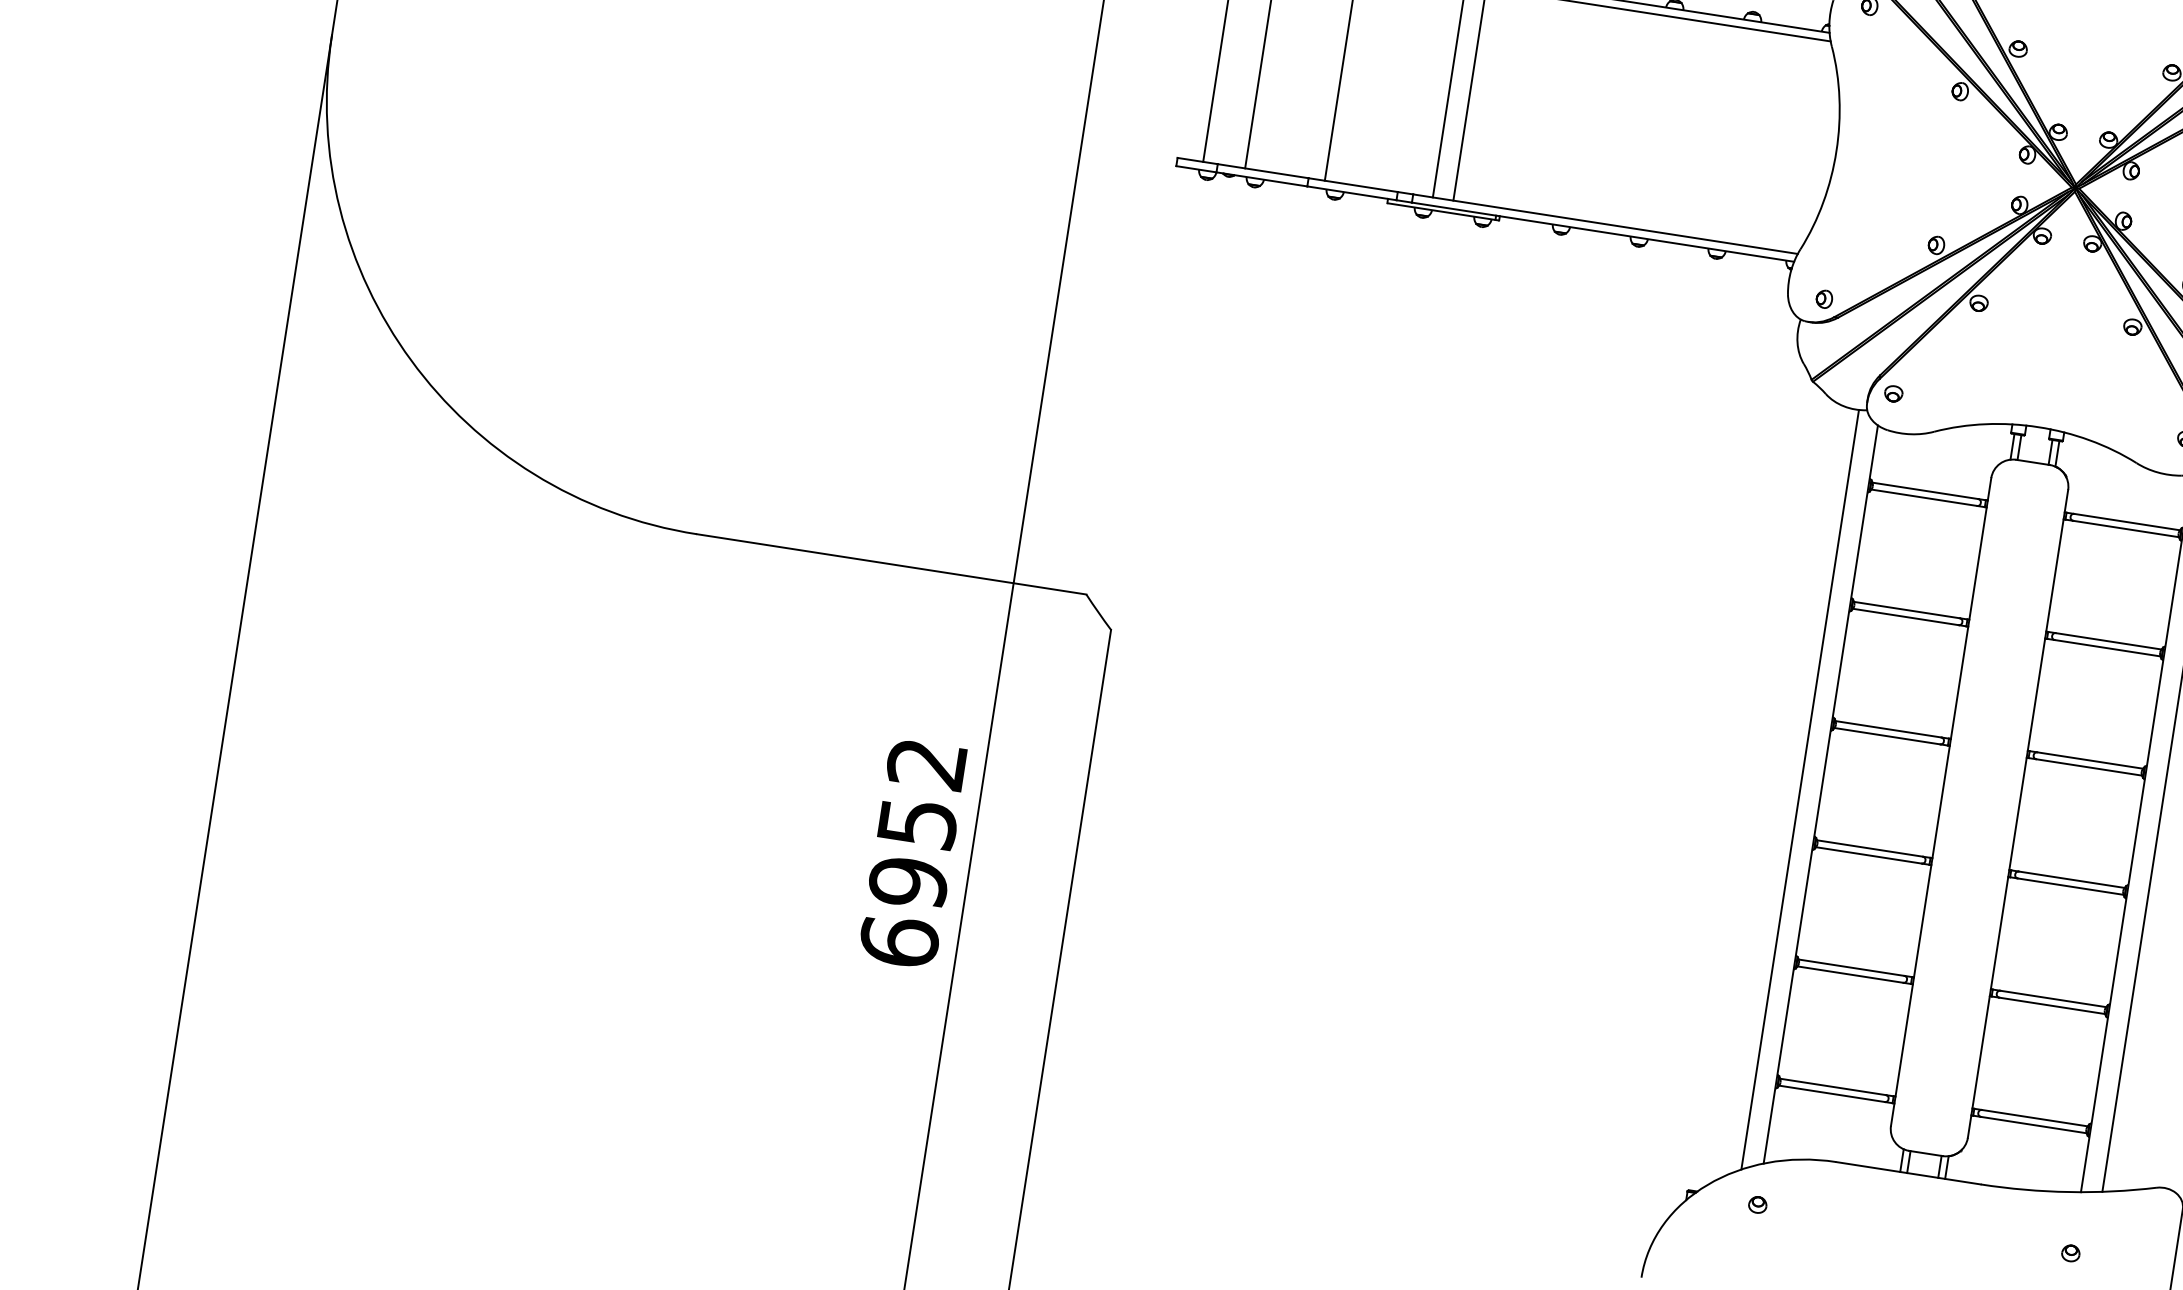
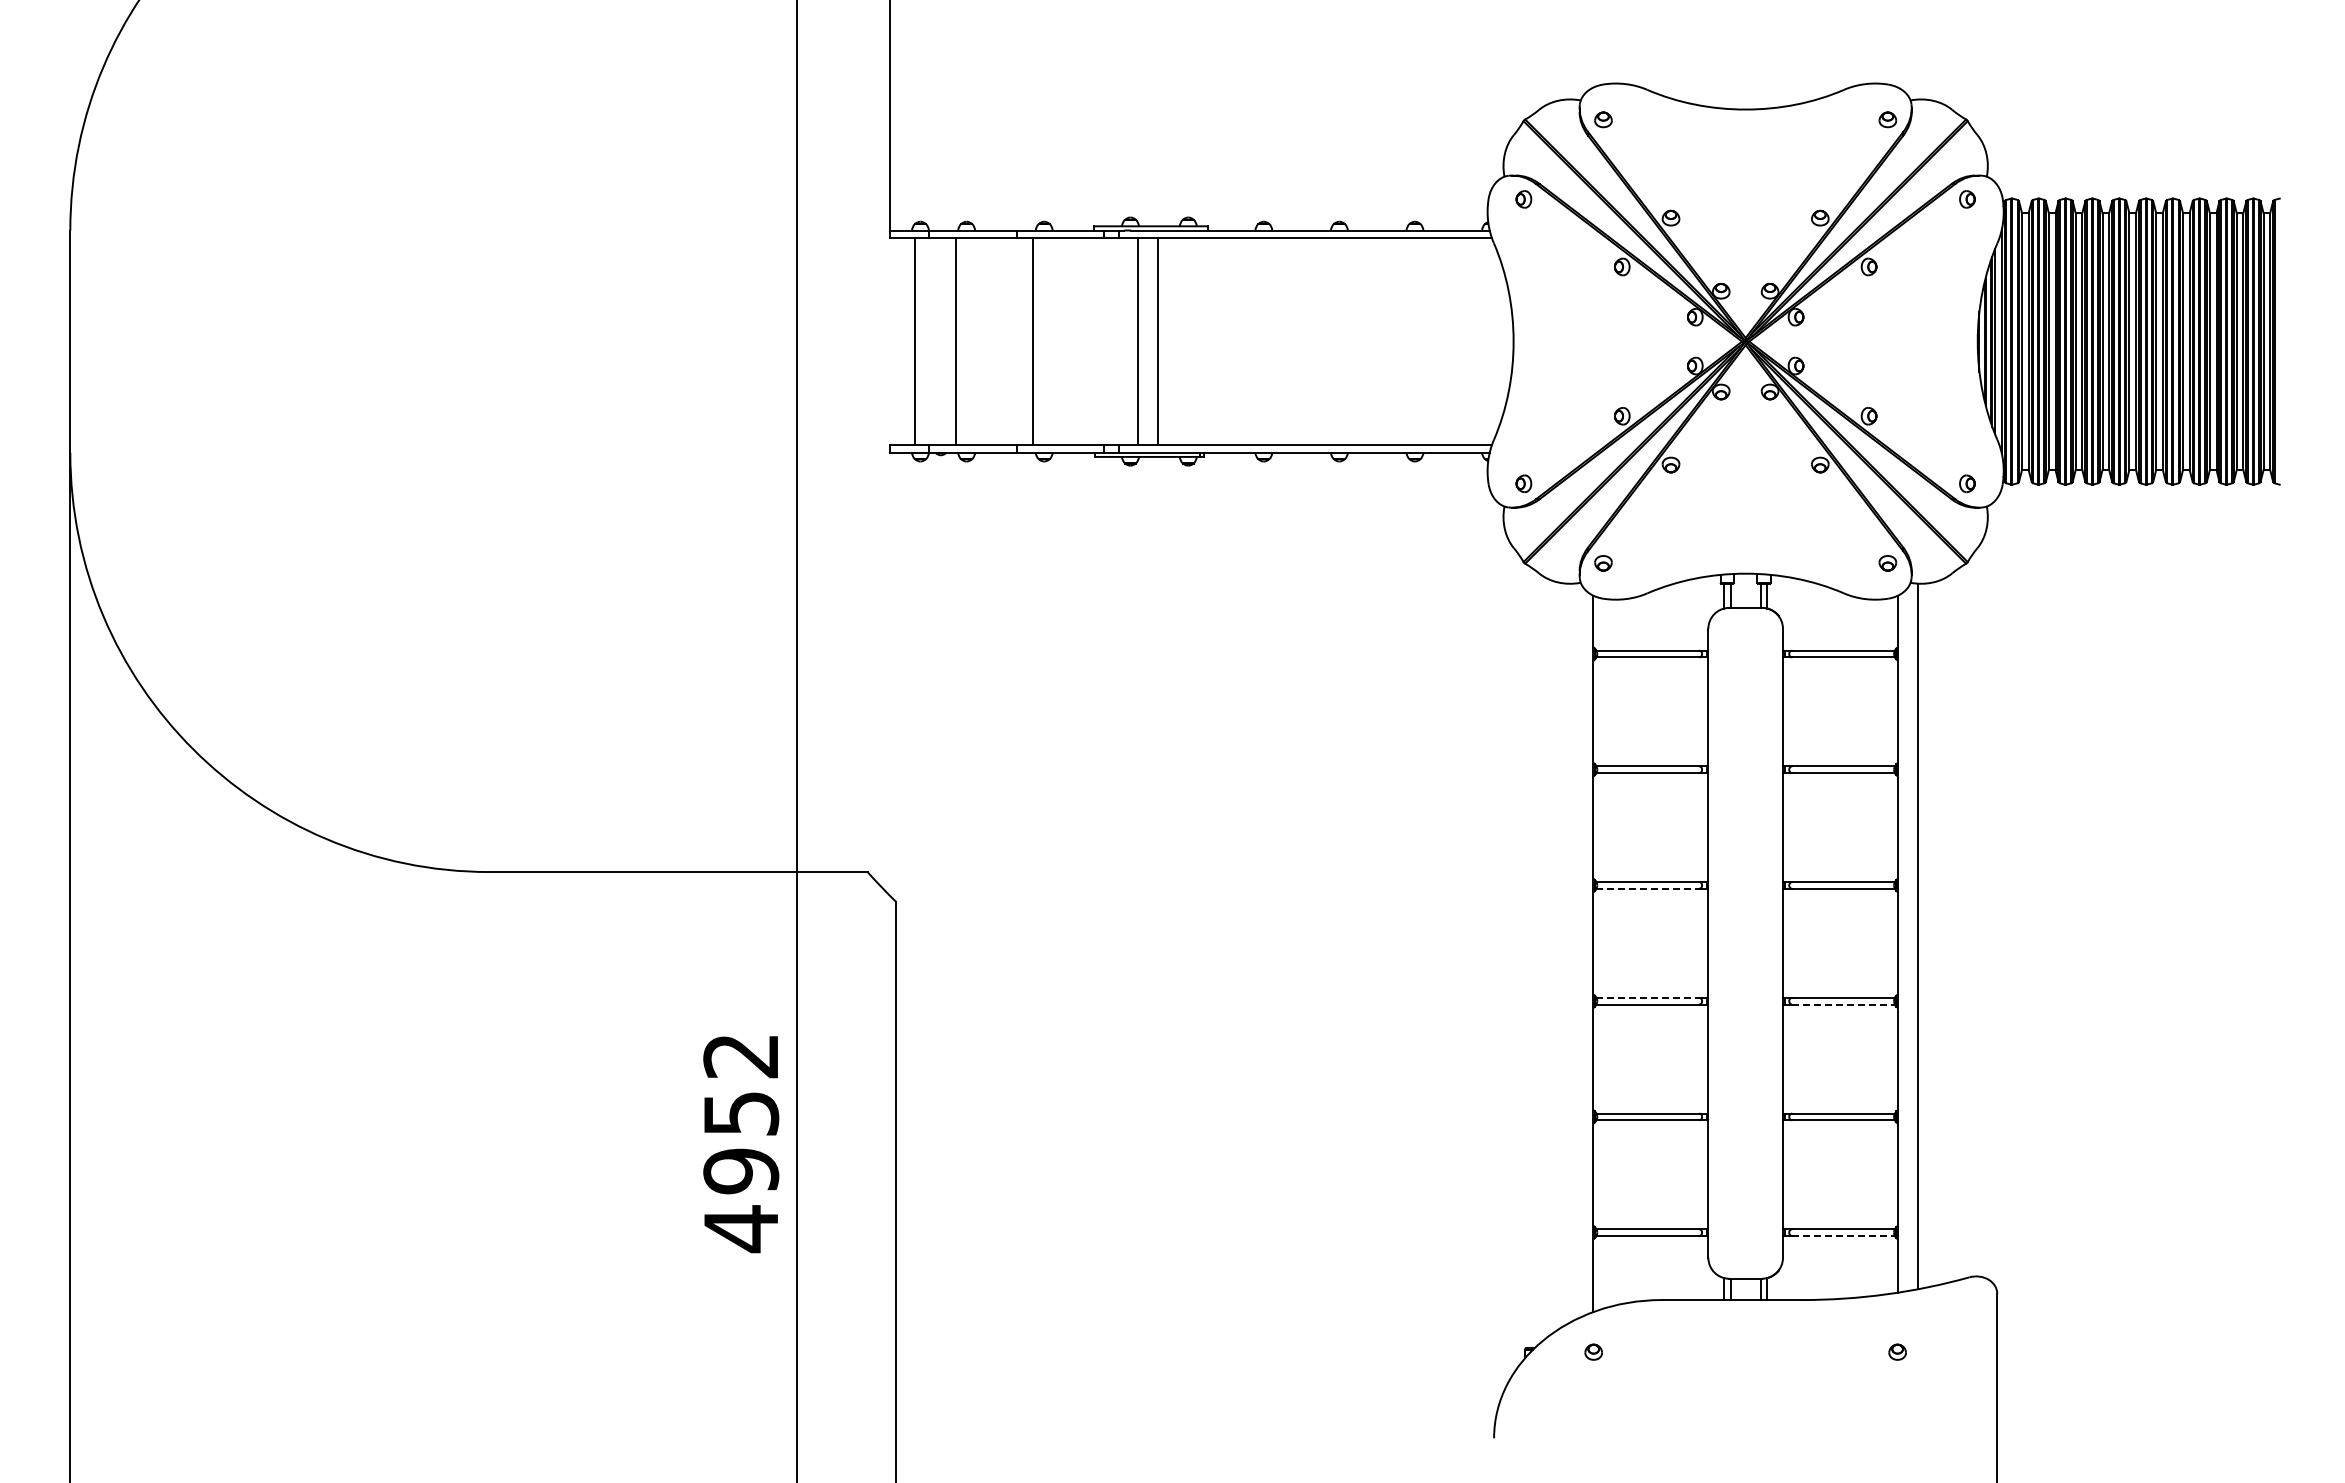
line: (1888, 735) -> (1648, 888), solid -> dashed
line: (1799, 789) -> (1572, 952), removed
line: (1870, 848) -> (1648, 997), solid -> dashed
line: (2071, 886) -> (1844, 1004), solid -> dashed
text: (899, 942) -> (741, 1229), 6952 -> 4952
line: (2034, 1124) -> (1844, 1235), solid -> dashed

